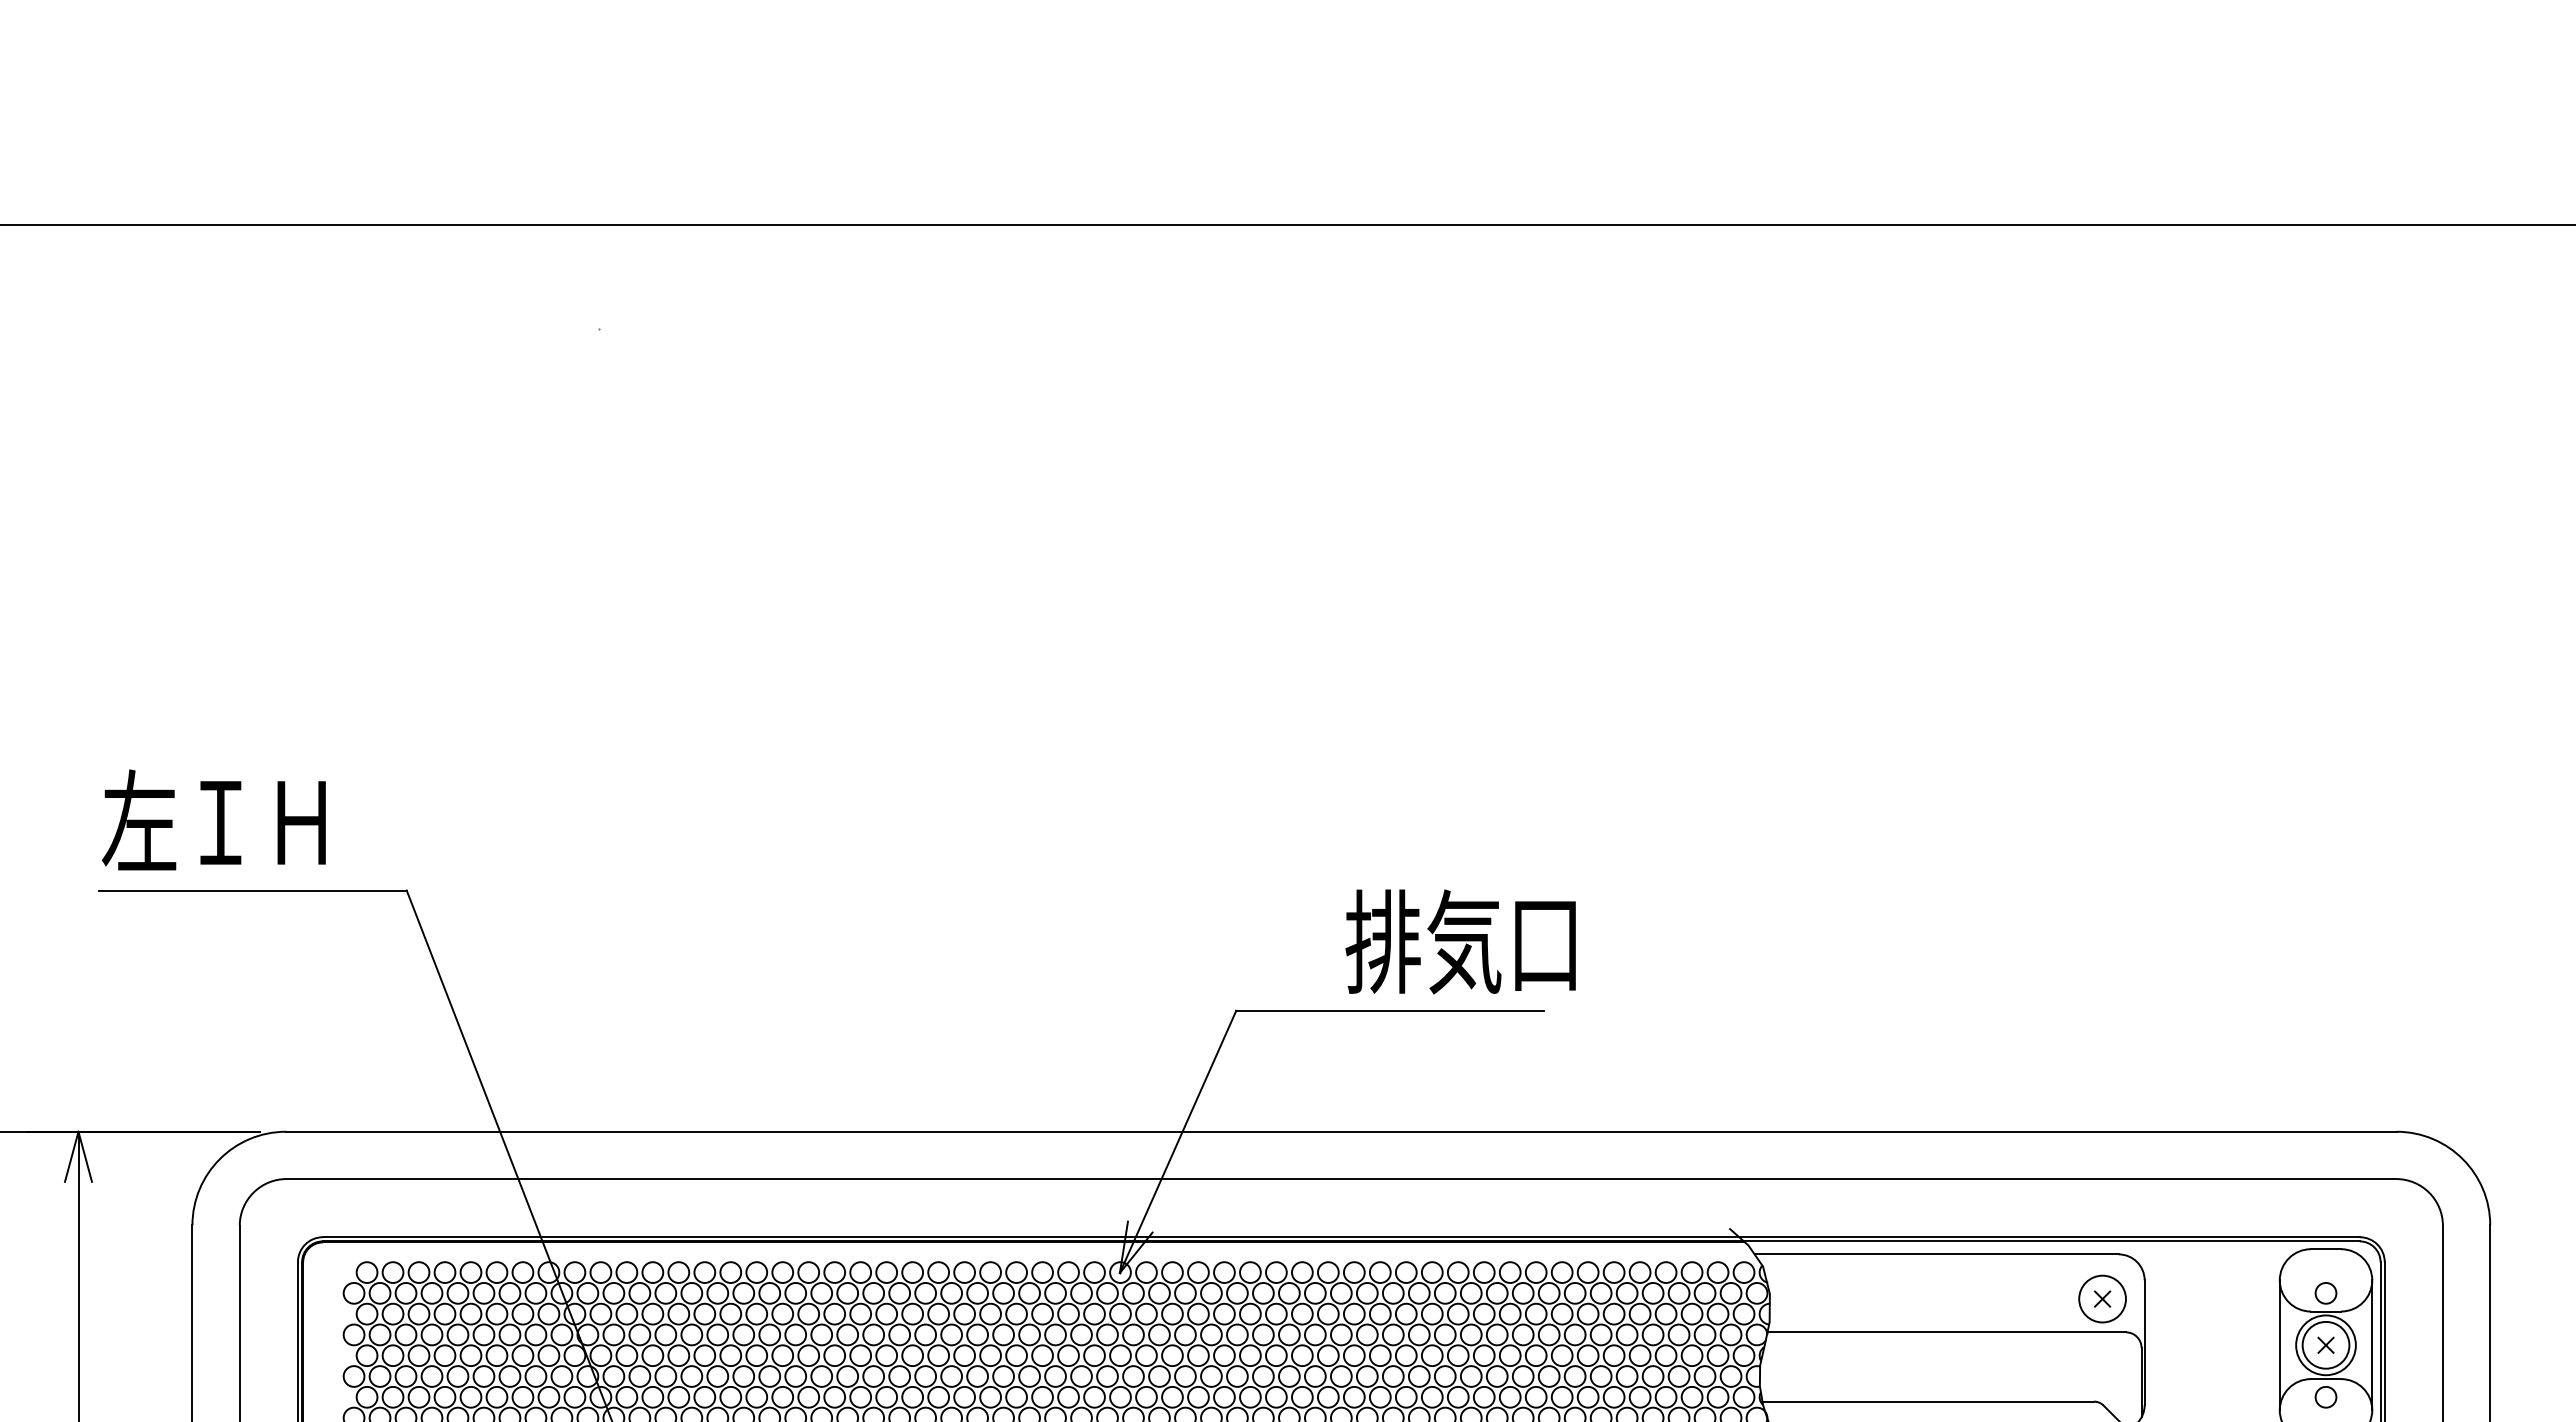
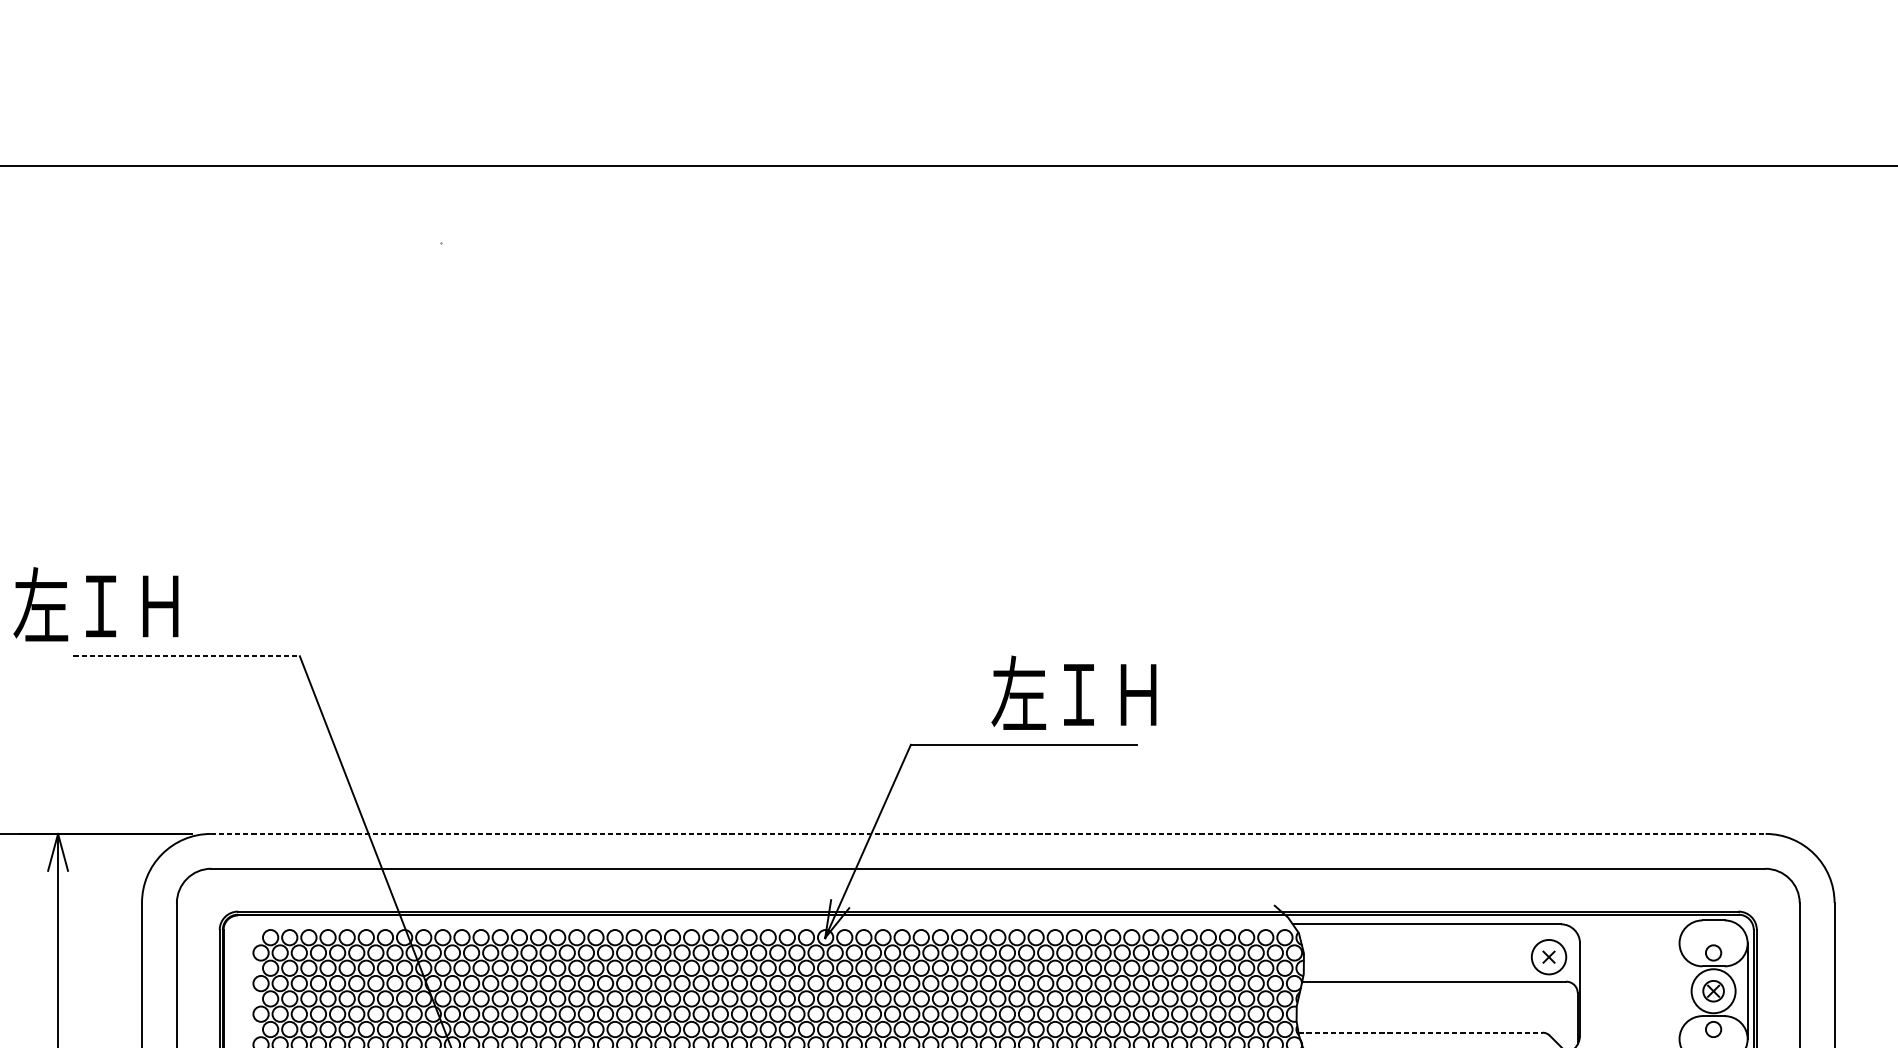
text: (213, 819) -> (95, 603), moved
line: (253, 890) -> (186, 656), solid -> dashed
text: (1460, 941) -> (1076, 693), 排気口 -> 左ＩＨ
line: (1341, 1131) -> (988, 833), solid -> dashed
circle: (2325, 1344) -> (1713, 990), size x0.6
line: (2279, 1345) -> (1679, 991), removed
line: (1928, 1401) -> (1420, 1032), solid -> dashed

